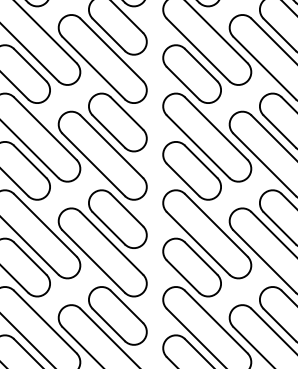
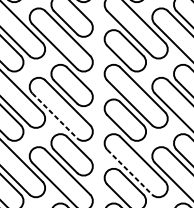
line: (94, 165) -> (55, 116), solid -> dashed
line: (198, 243) -> (129, 172), solid -> dashed

